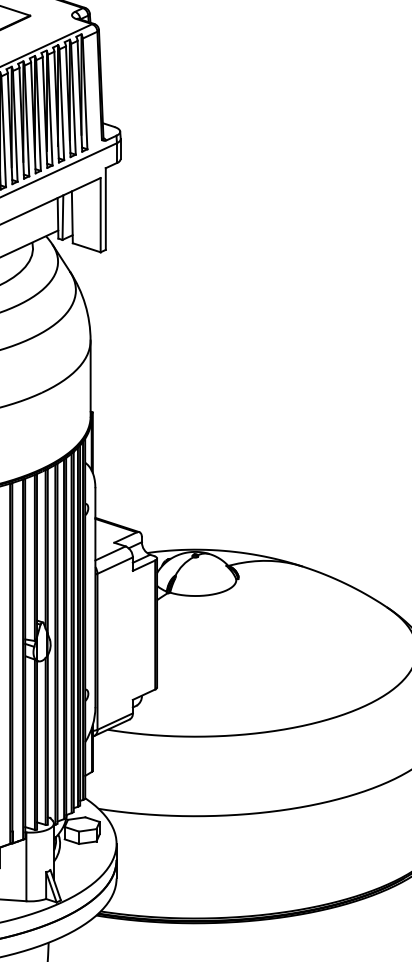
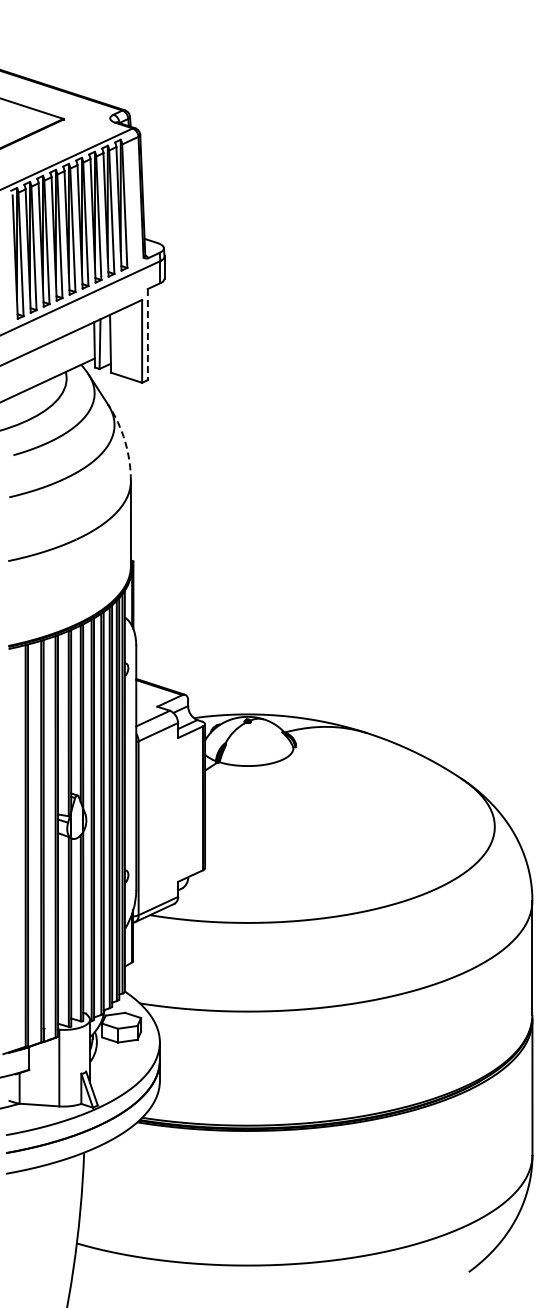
line: (105, 208) -> (147, 334), solid -> dashed
arc: (85, 304) -> (125, 441), solid -> dashed

